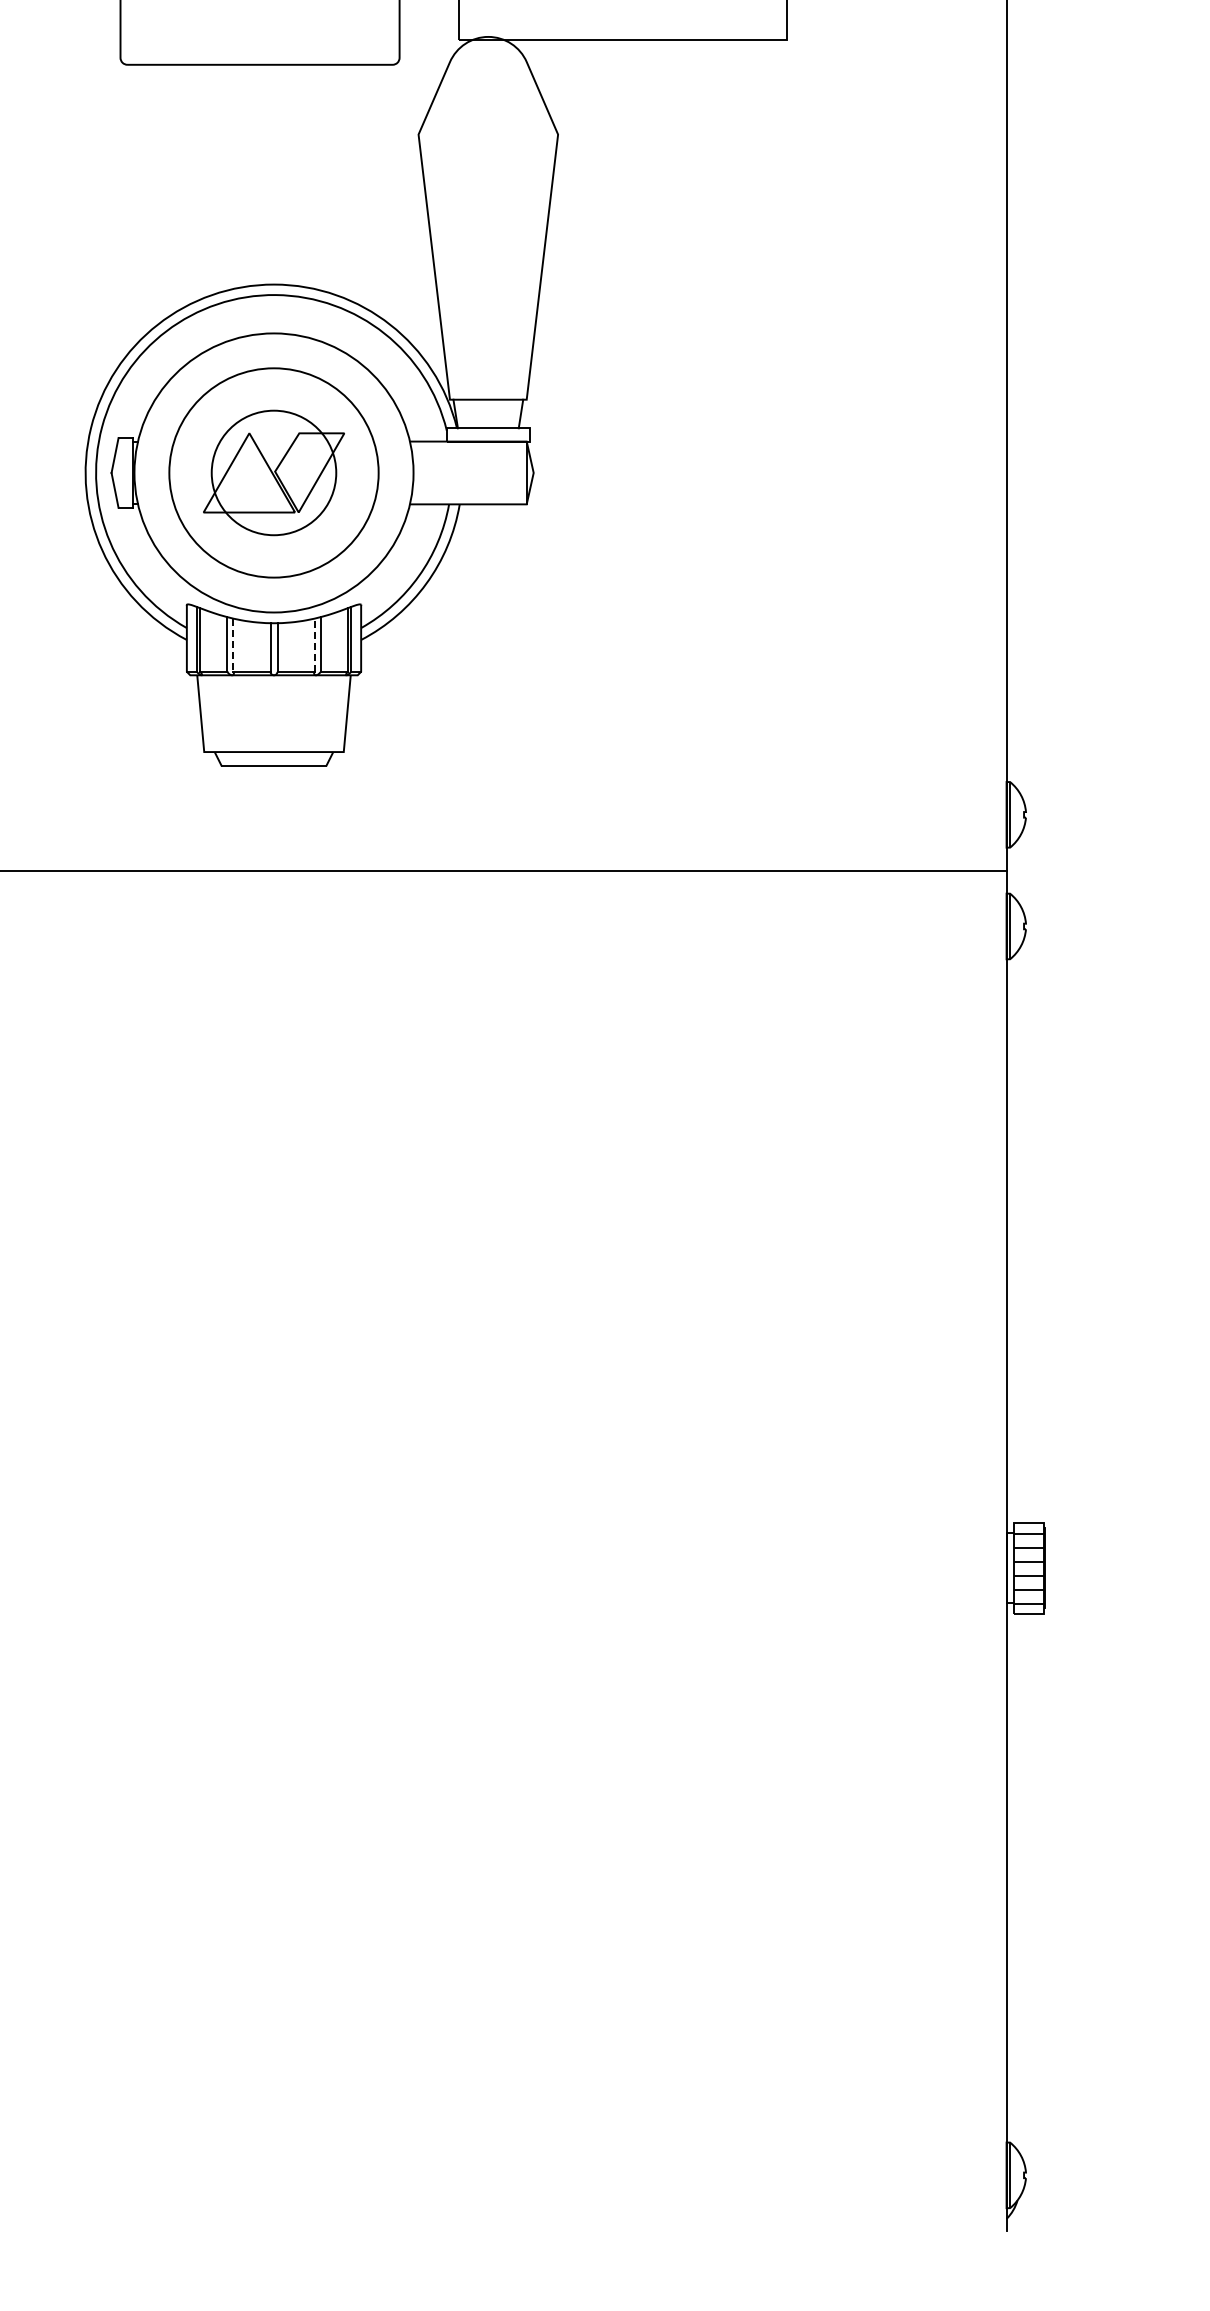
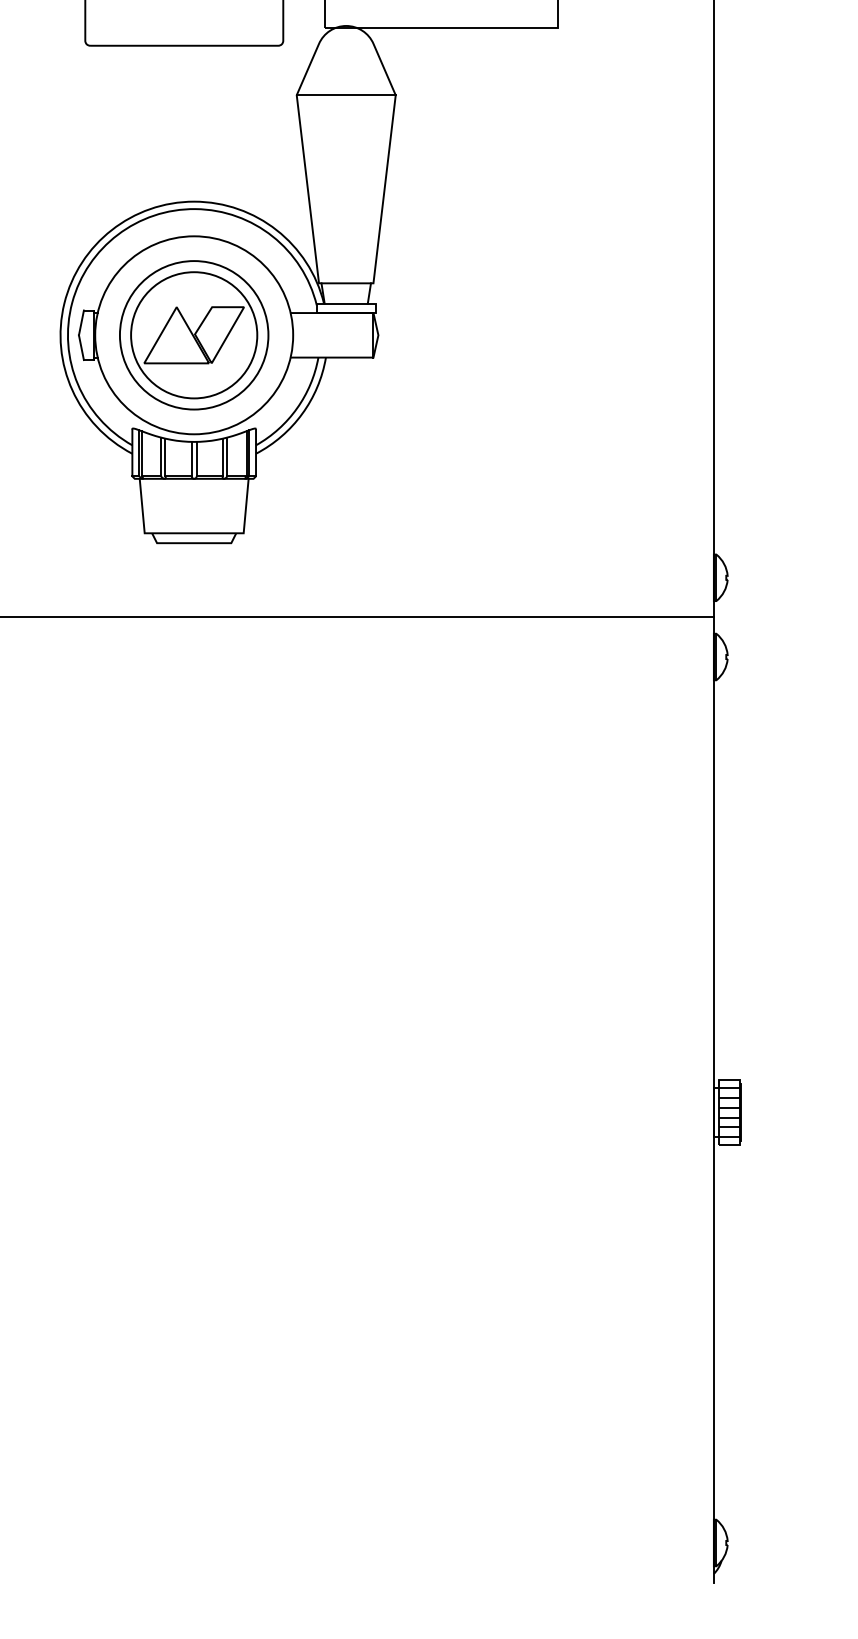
line: (488, 134) -> (346, 95), added
circle: (273, 472) -> (193, 334), size x1.43
line: (233, 645) -> (165, 457), dashed -> solid
line: (314, 645) -> (222, 457), dashed -> solid

